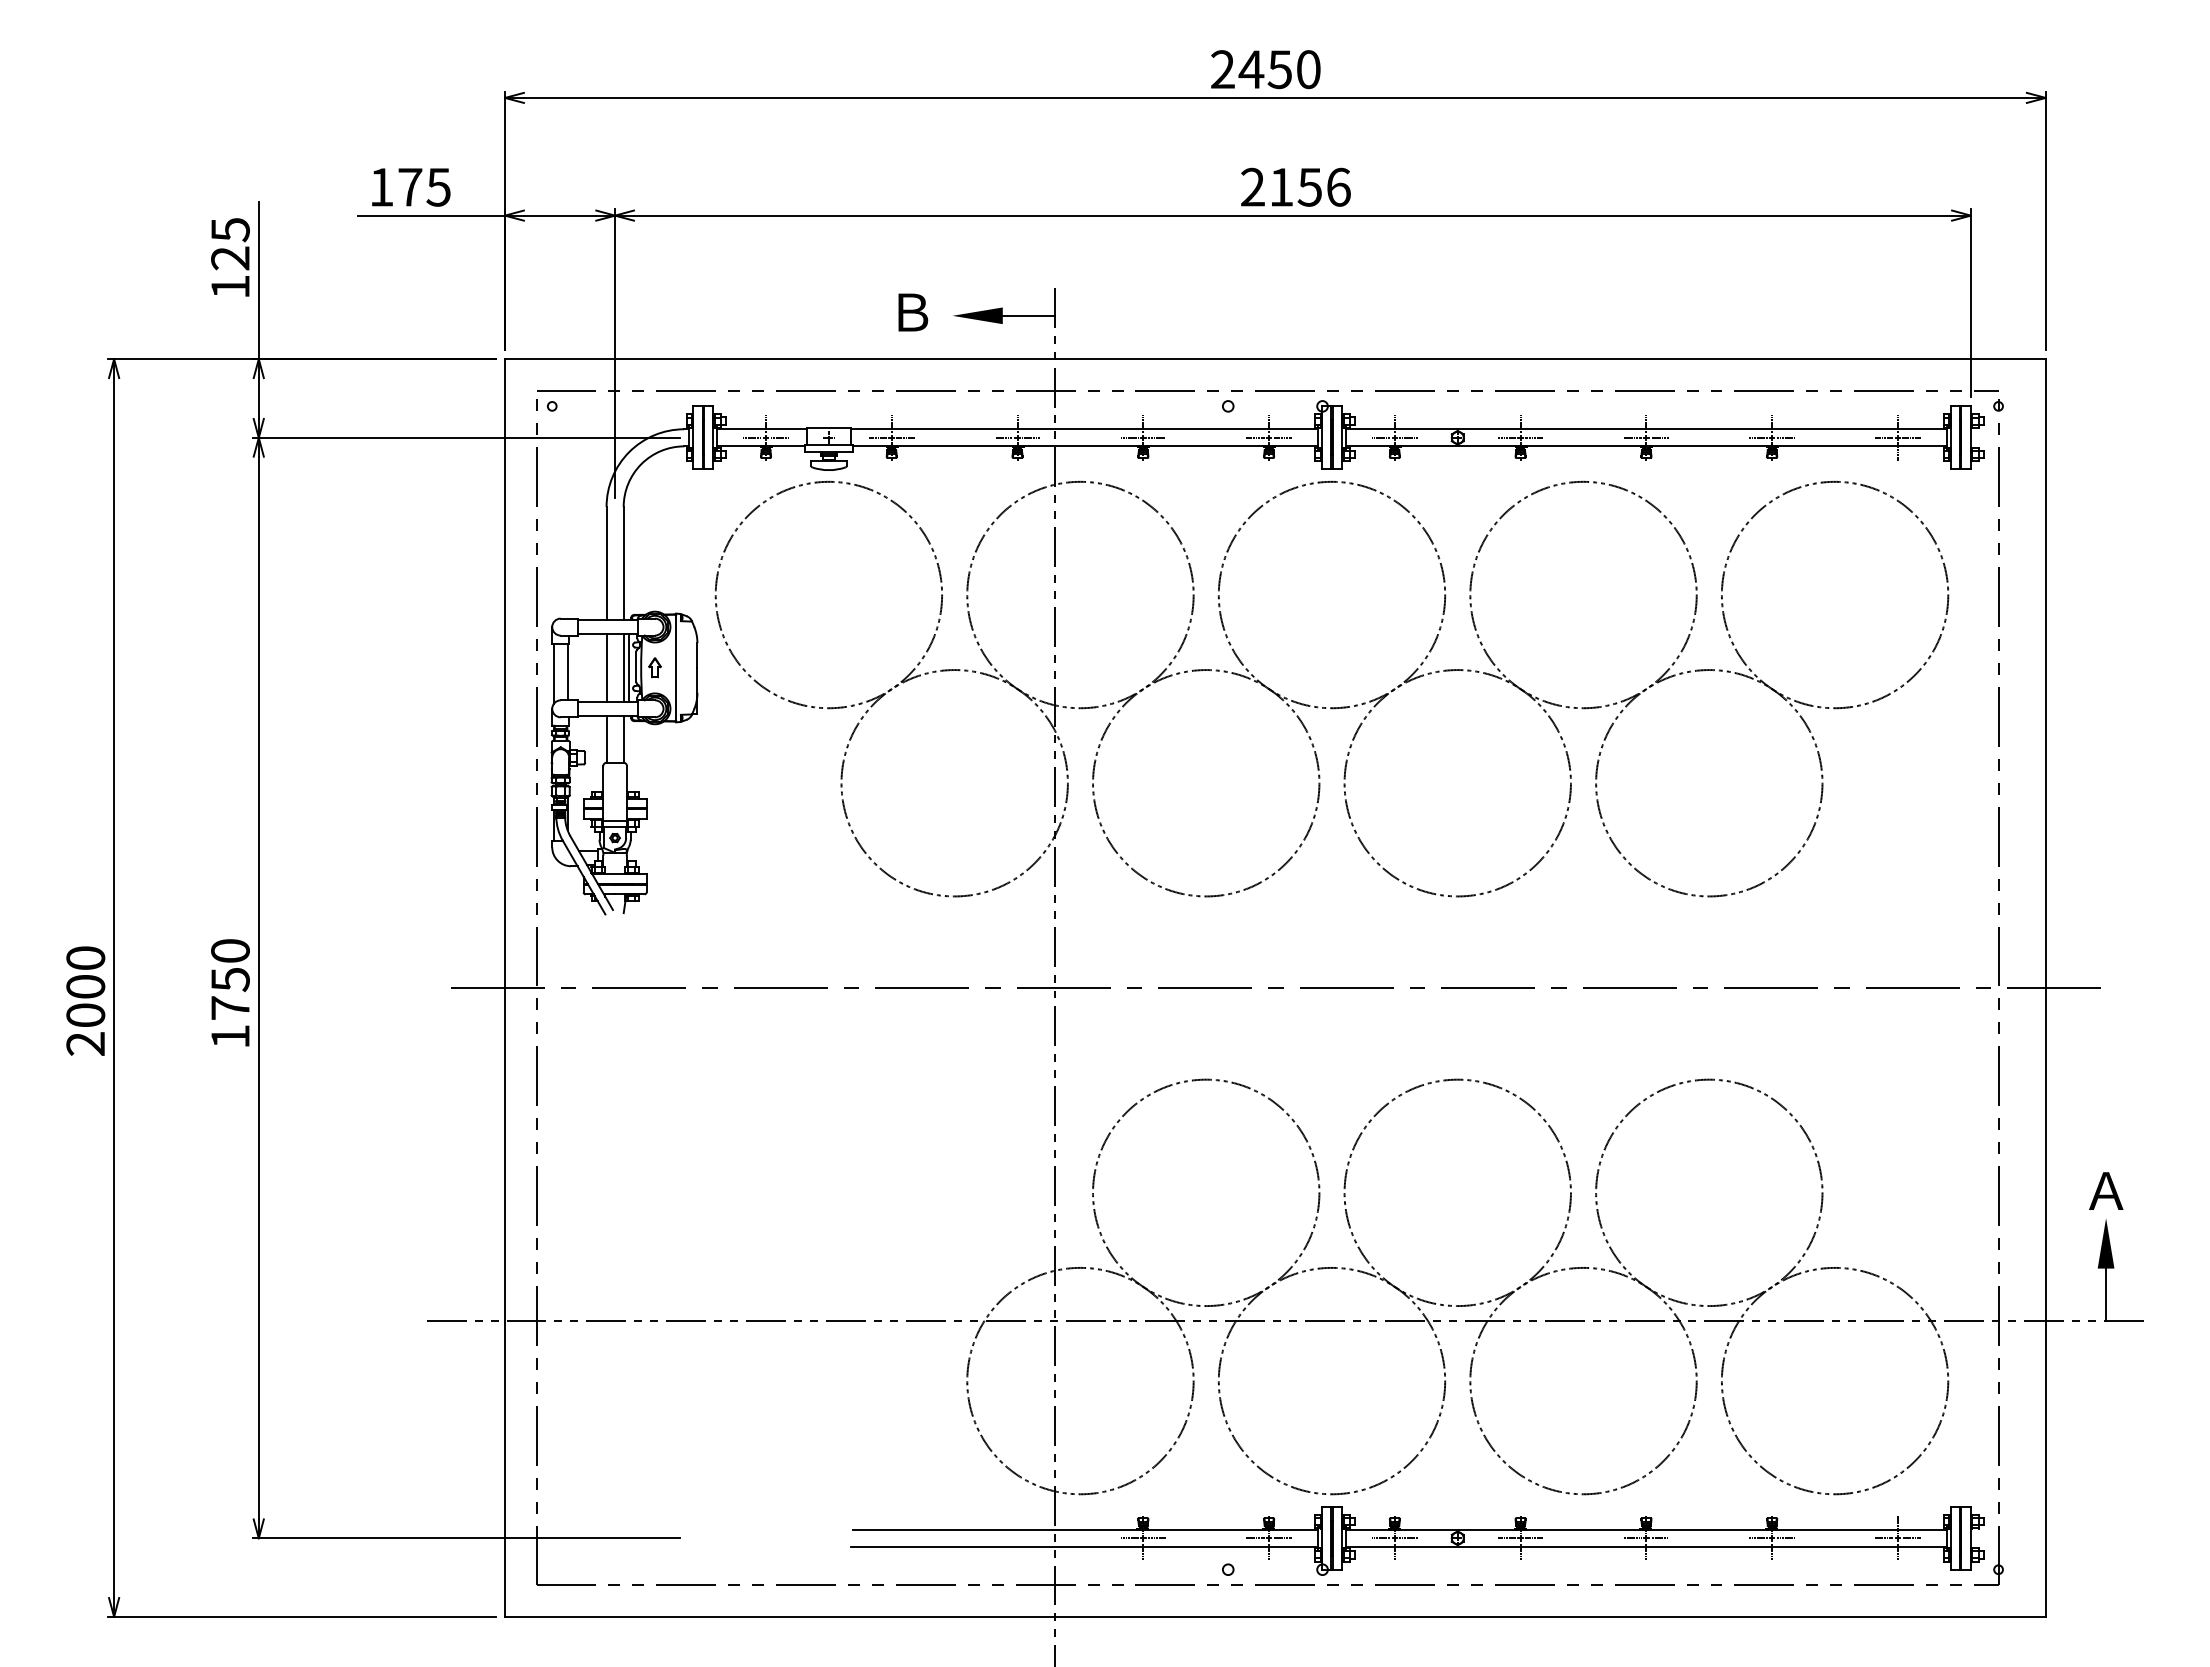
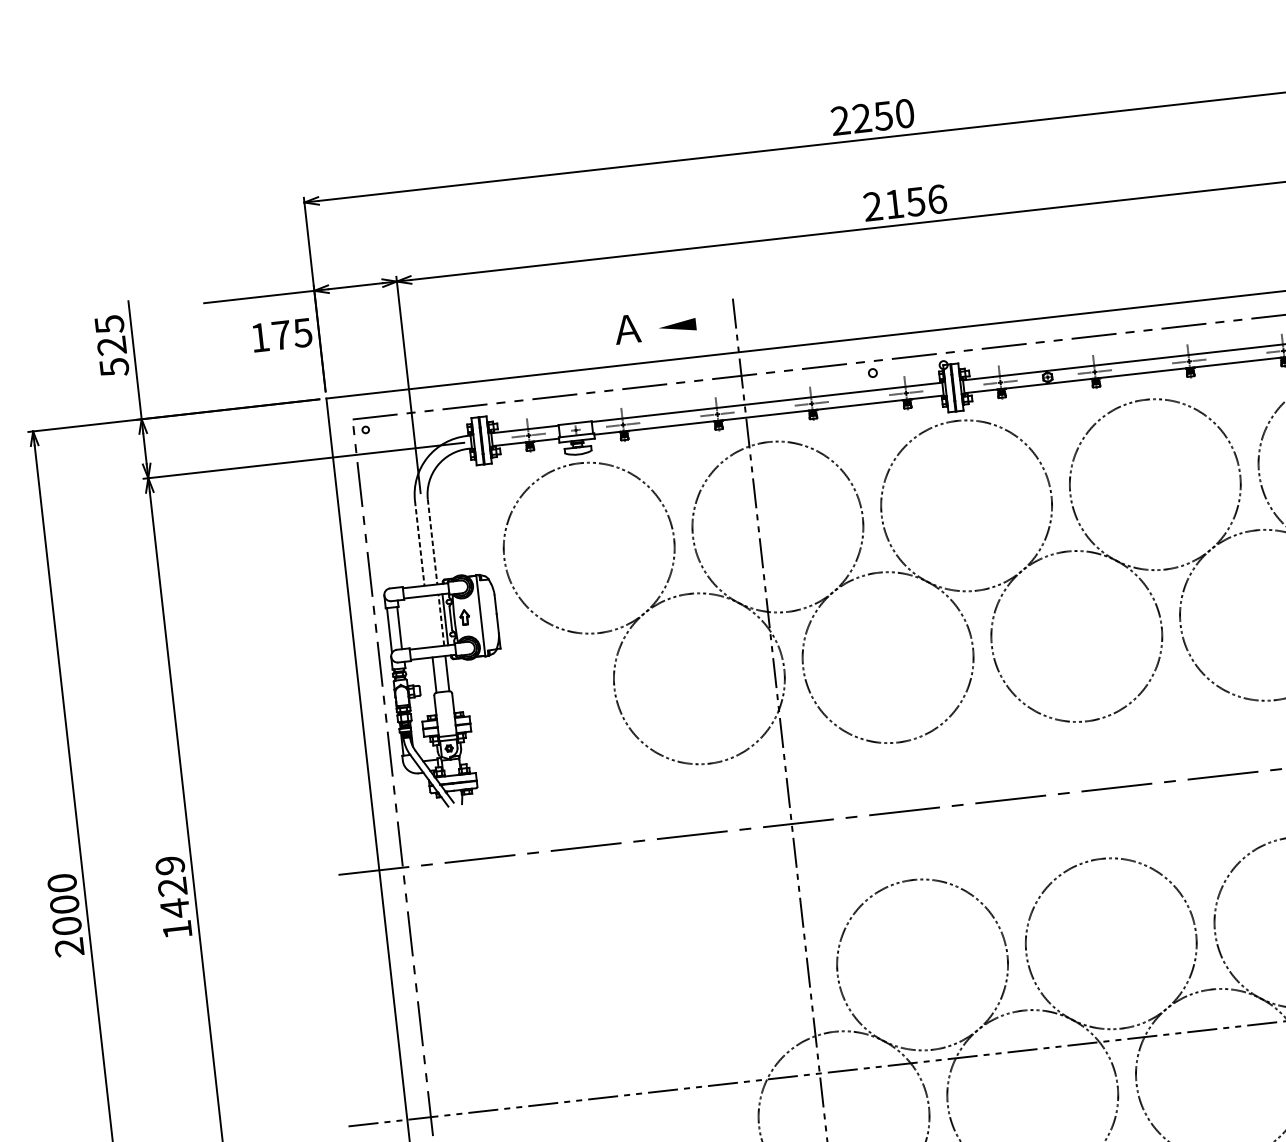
text: (1251, 69) -> (862, 118), 2450 -> 2250
text: (411, 187) -> (282, 335), moved
text: (230, 287) -> (114, 367), 125 -> 525
text: (911, 312) -> (627, 329), Ｂ -> Ａ
line: (1028, 315) -> (715, 321), removed
line: (606, 563) -> (419, 543), solid -> dashed
line: (623, 563) -> (432, 541), solid -> dashed
line: (606, 667) -> (428, 621), removed
line: (623, 667) -> (441, 619), solid -> dashed
text: (230, 980) -> (172, 887), 1750 -> 1429

